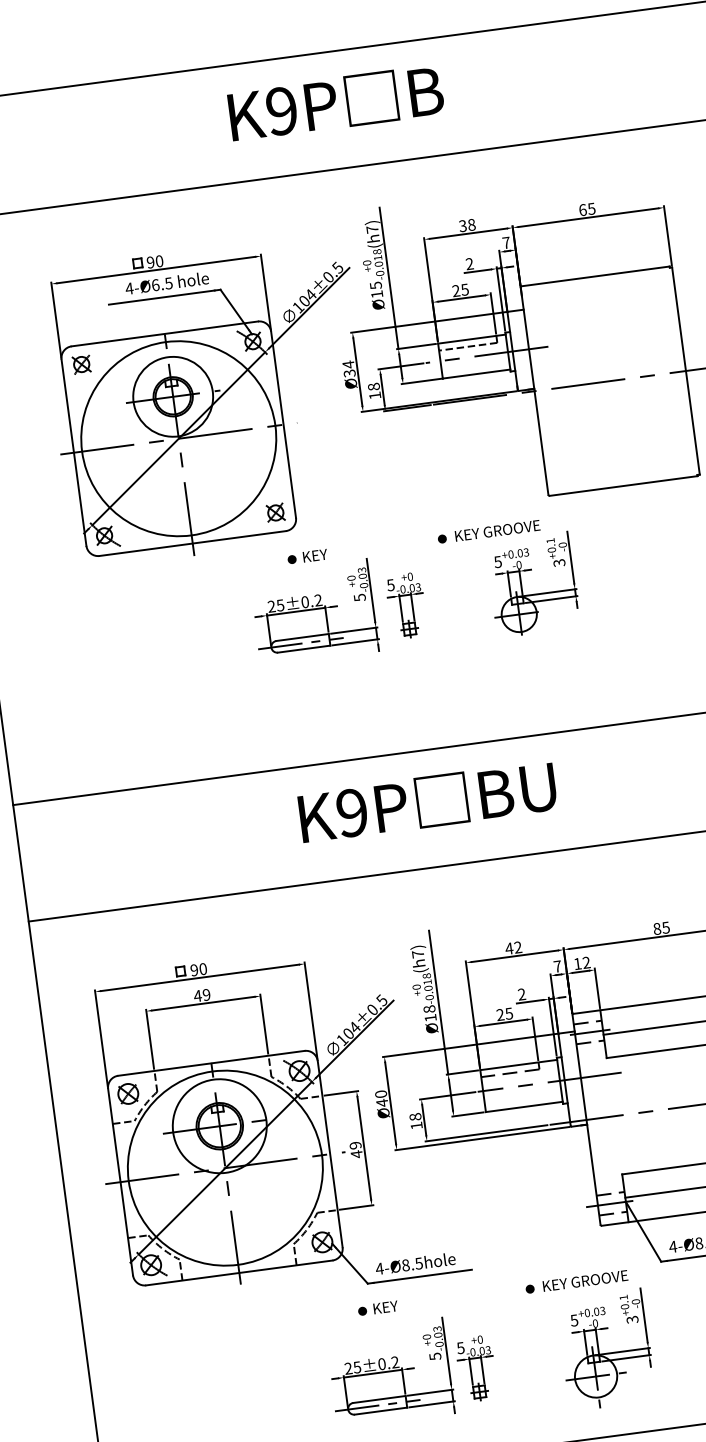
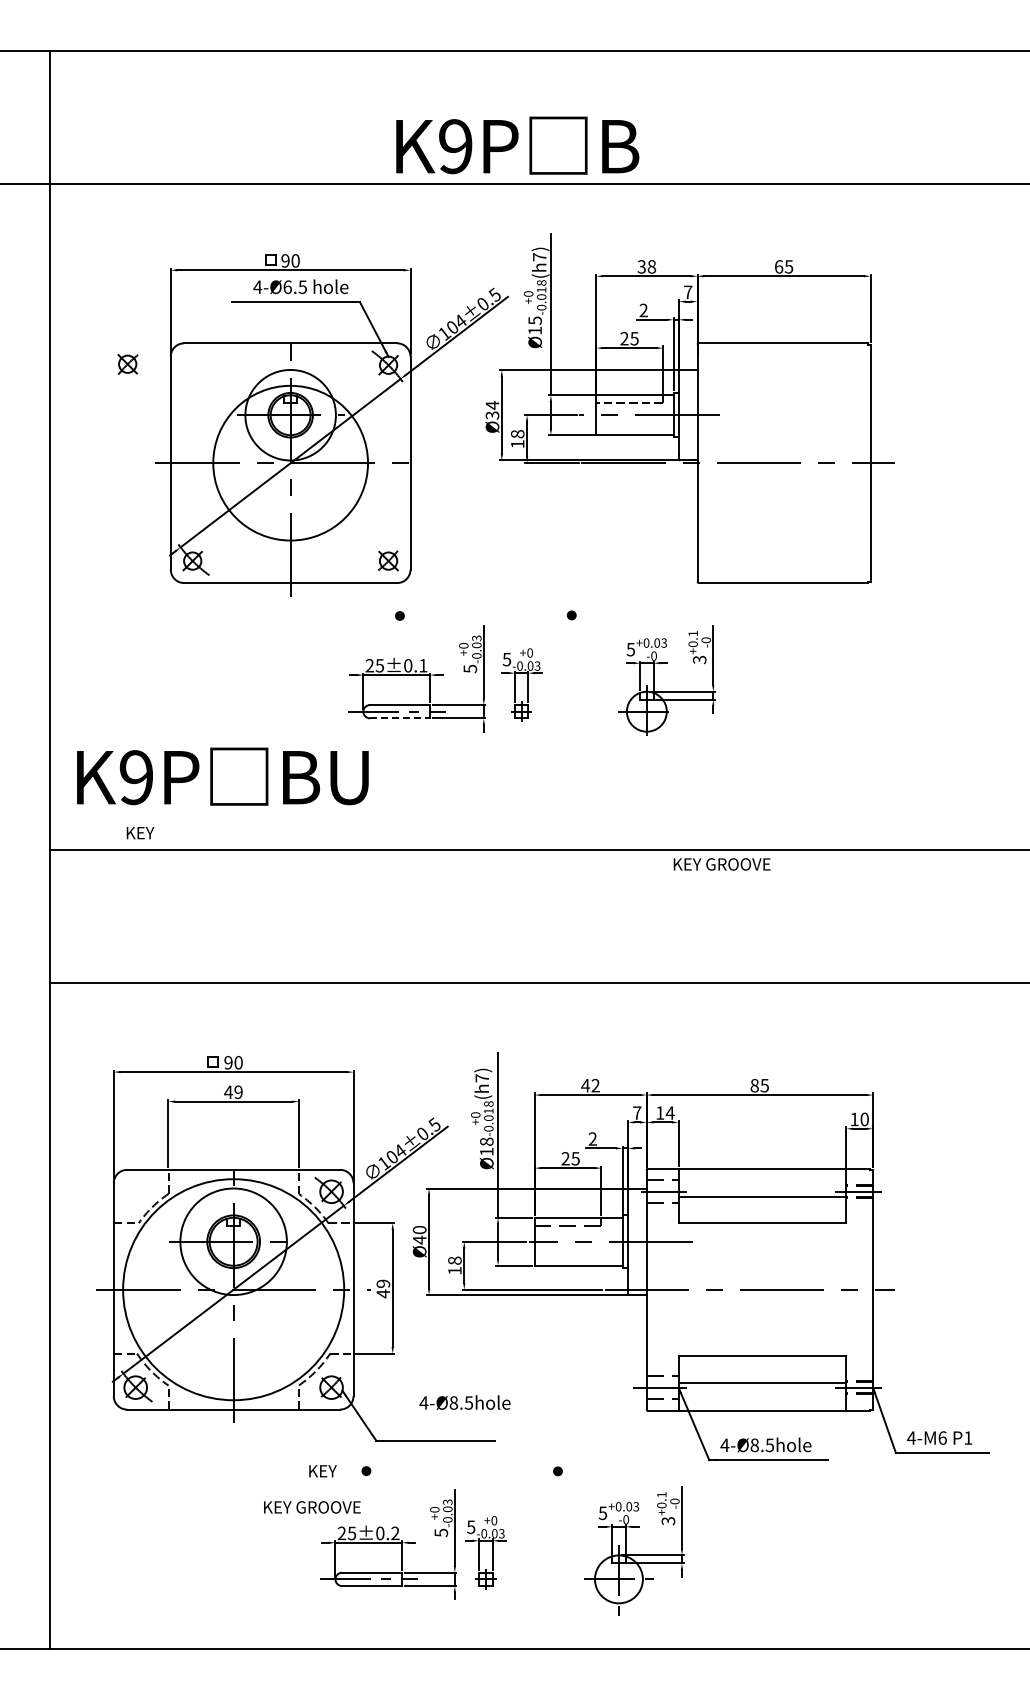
text: (335, 102) -> (517, 145), moved
part: (81, 364) -> (127, 364), moved
circle: (178, 438) -> (290, 462), size x0.7
text: (497, 530) -> (721, 864), moved
text: (315, 556) -> (140, 833), moved
text: (318, 600) -> (423, 665), ±0.2 -> ±0.1
line: (304, 649) -> (400, 718), solid -> dashed
text: (427, 801) -> (222, 776), moved
text: (585, 962) -> (669, 1112), 12 -> 14
part: (128, 1093) -> (135, 1191), removed
text: (415, 1263) -> (464, 1402), moved
text: (585, 1280) -> (312, 1507), moved
text: (385, 1307) -> (322, 1471), moved

